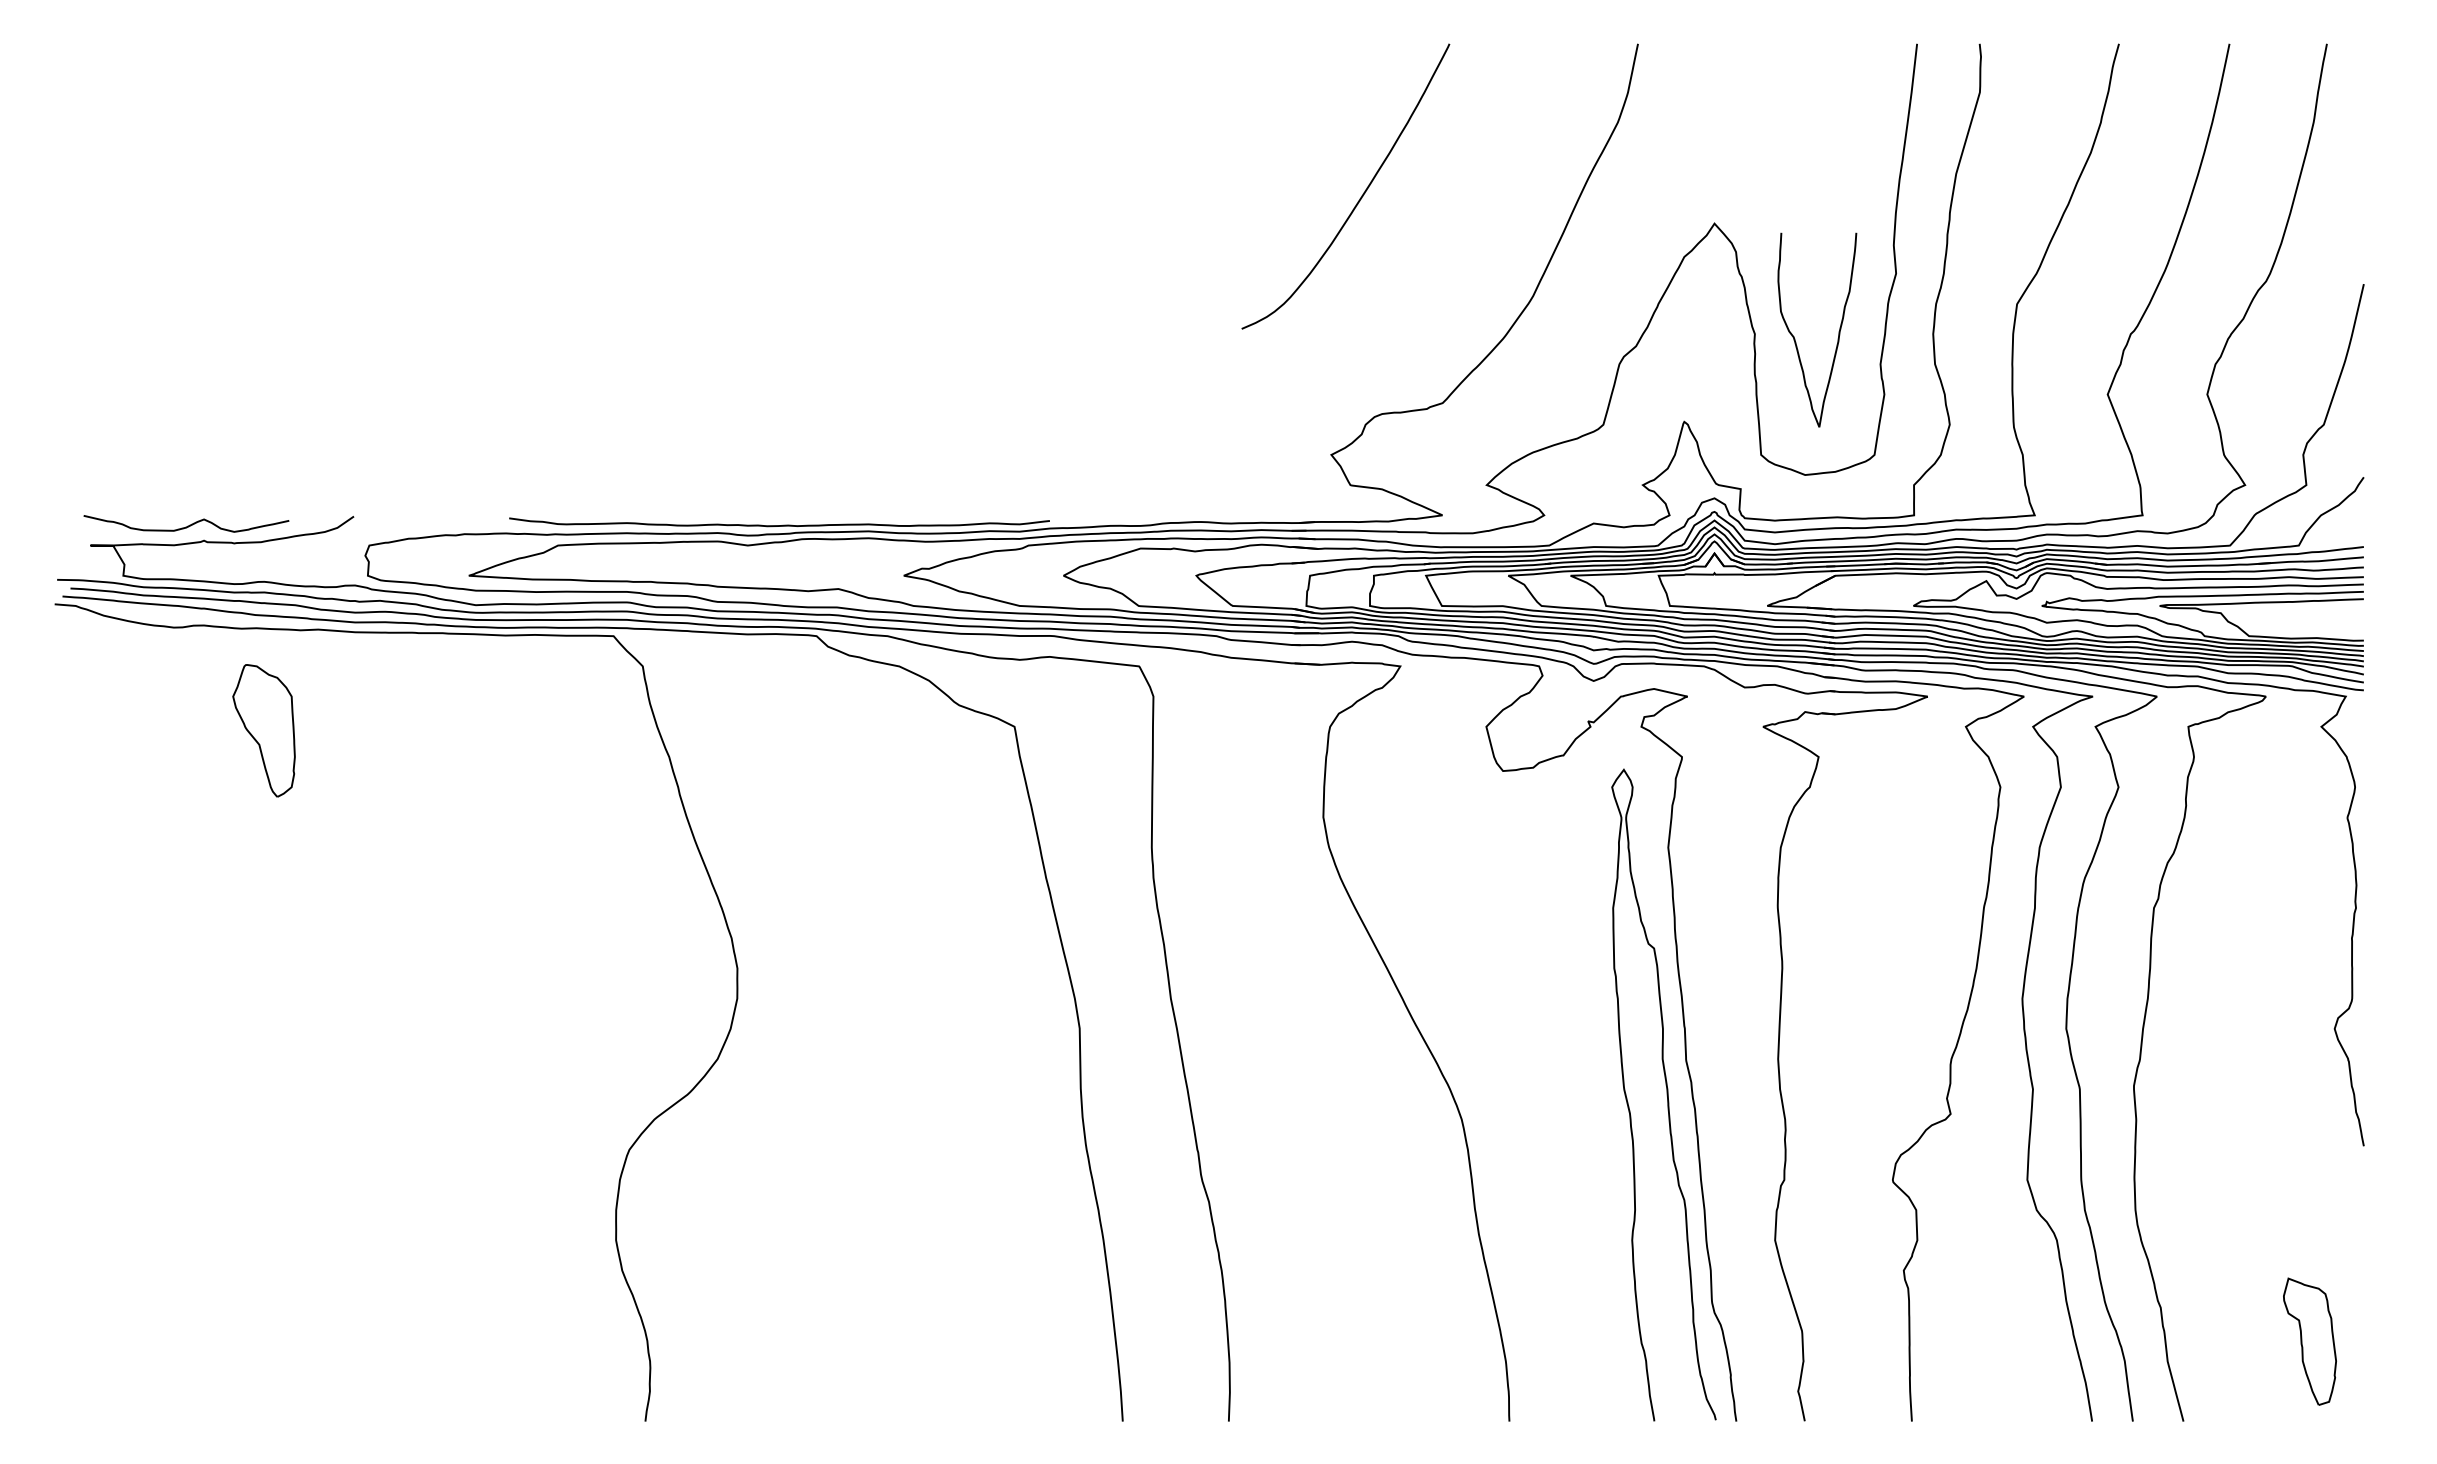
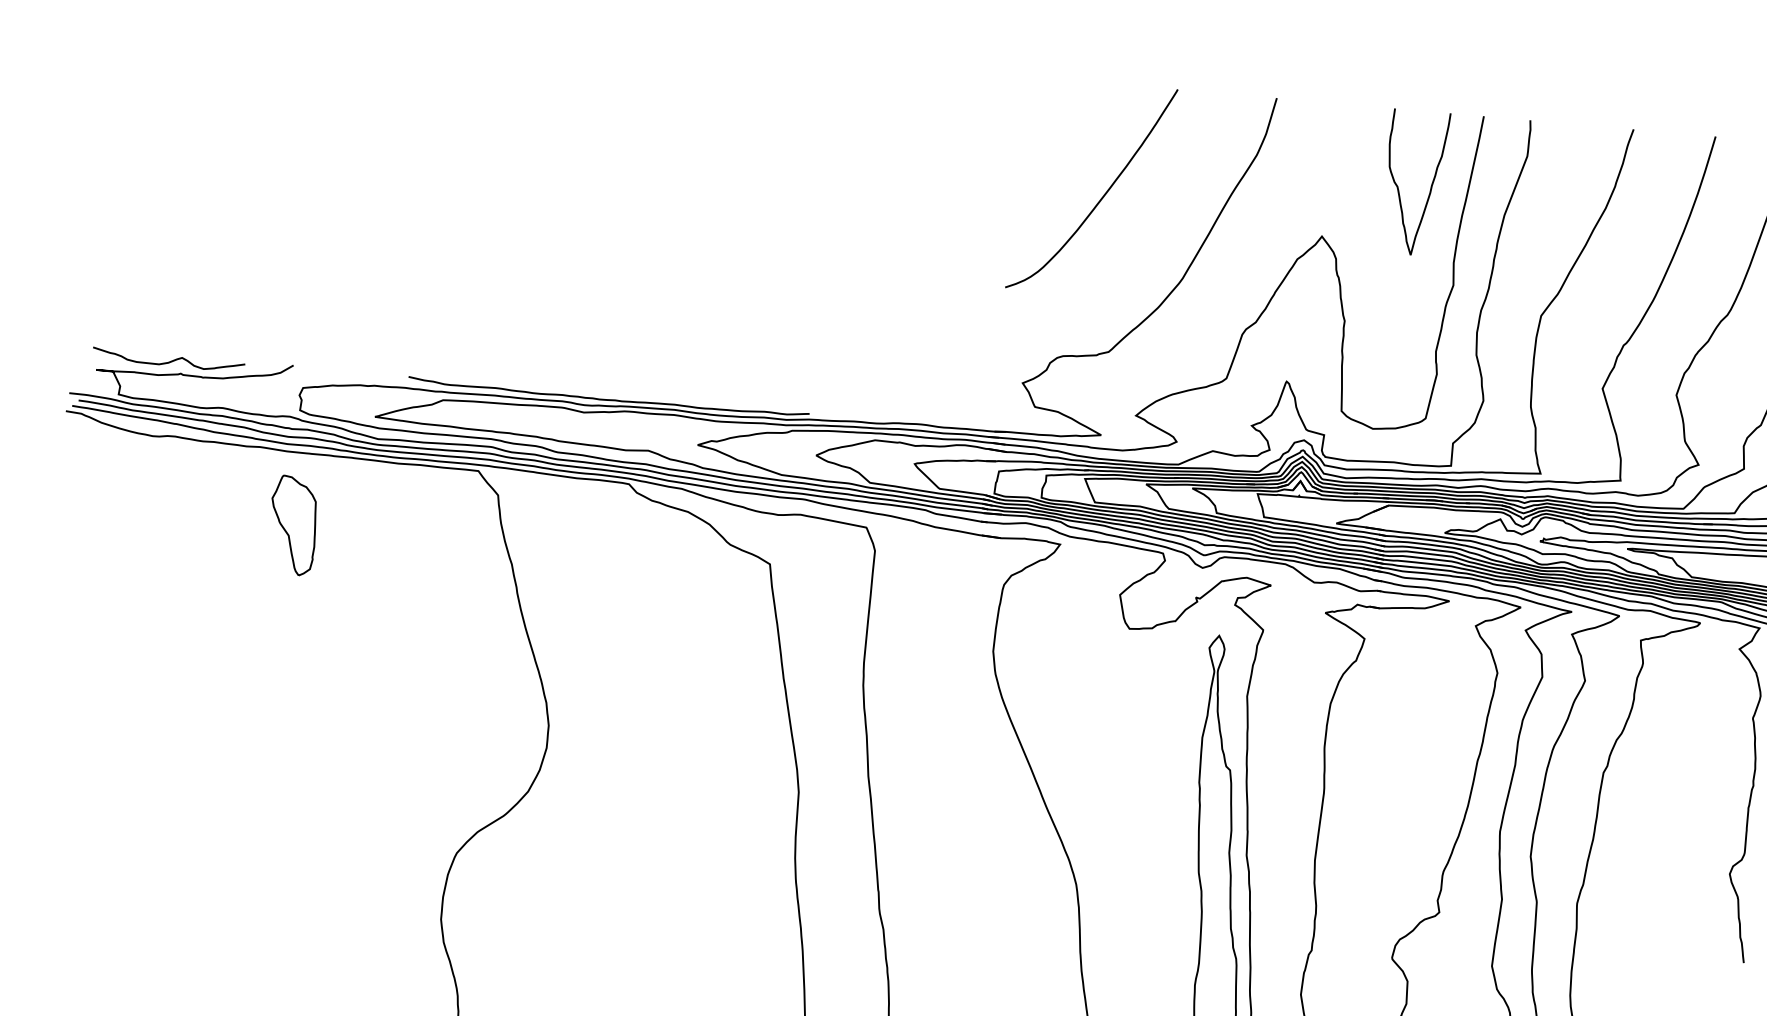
curve: (1361, 195) -> (1102, 196), moved
curve: (1838, 331) -> (1431, 185), moved
part: (263, 730) -> (292, 525), moved

